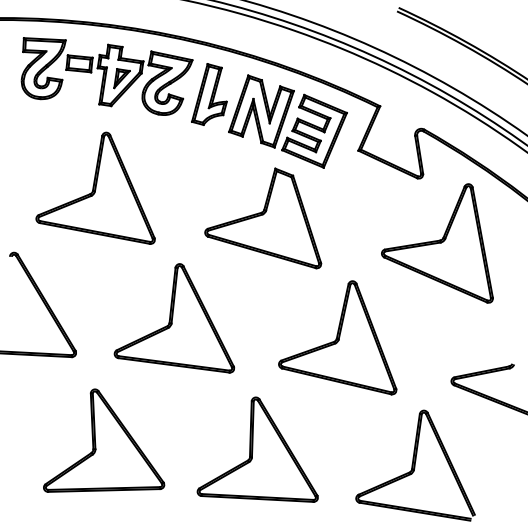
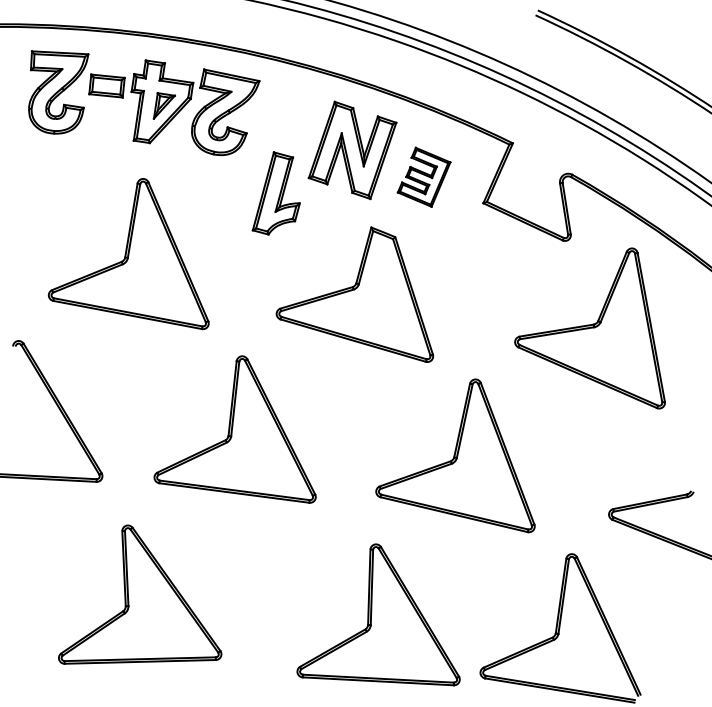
part: (208, 94) -> (275, 193), moved
part: (314, 131) -> (423, 177), size x0.6
part: (257, 449) -> (378, 614), moved

